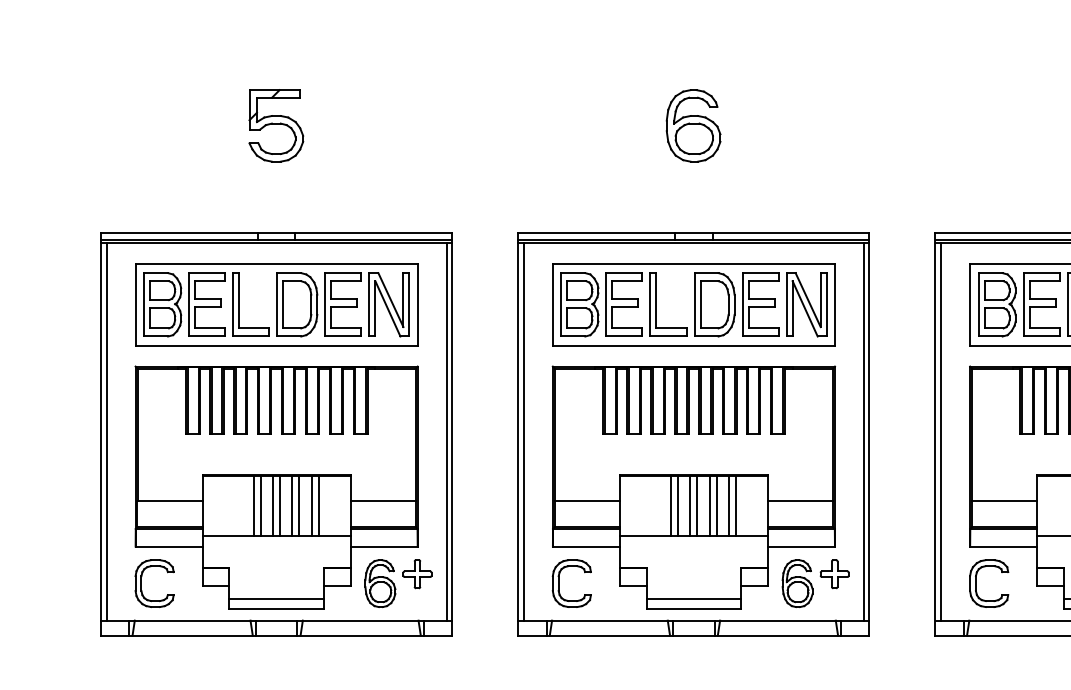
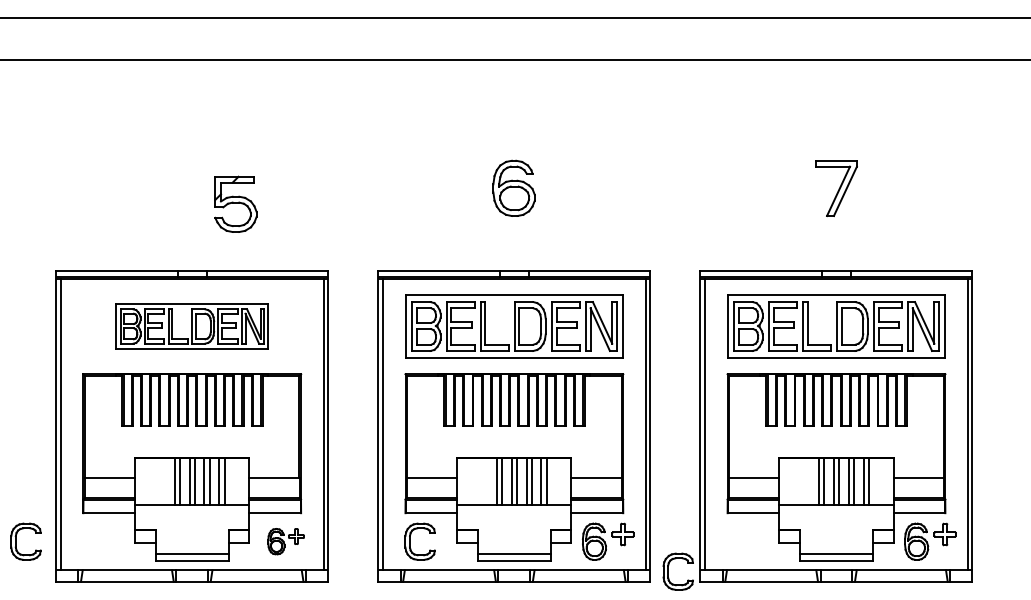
part: (275, 124) -> (235, 203), moved
part: (275, 304) -> (191, 326), size x0.7
part: (142, 583) -> (16, 541), moved
part: (397, 583) -> (285, 541), size x0.7
part: (976, 583) -> (668, 571), moved

